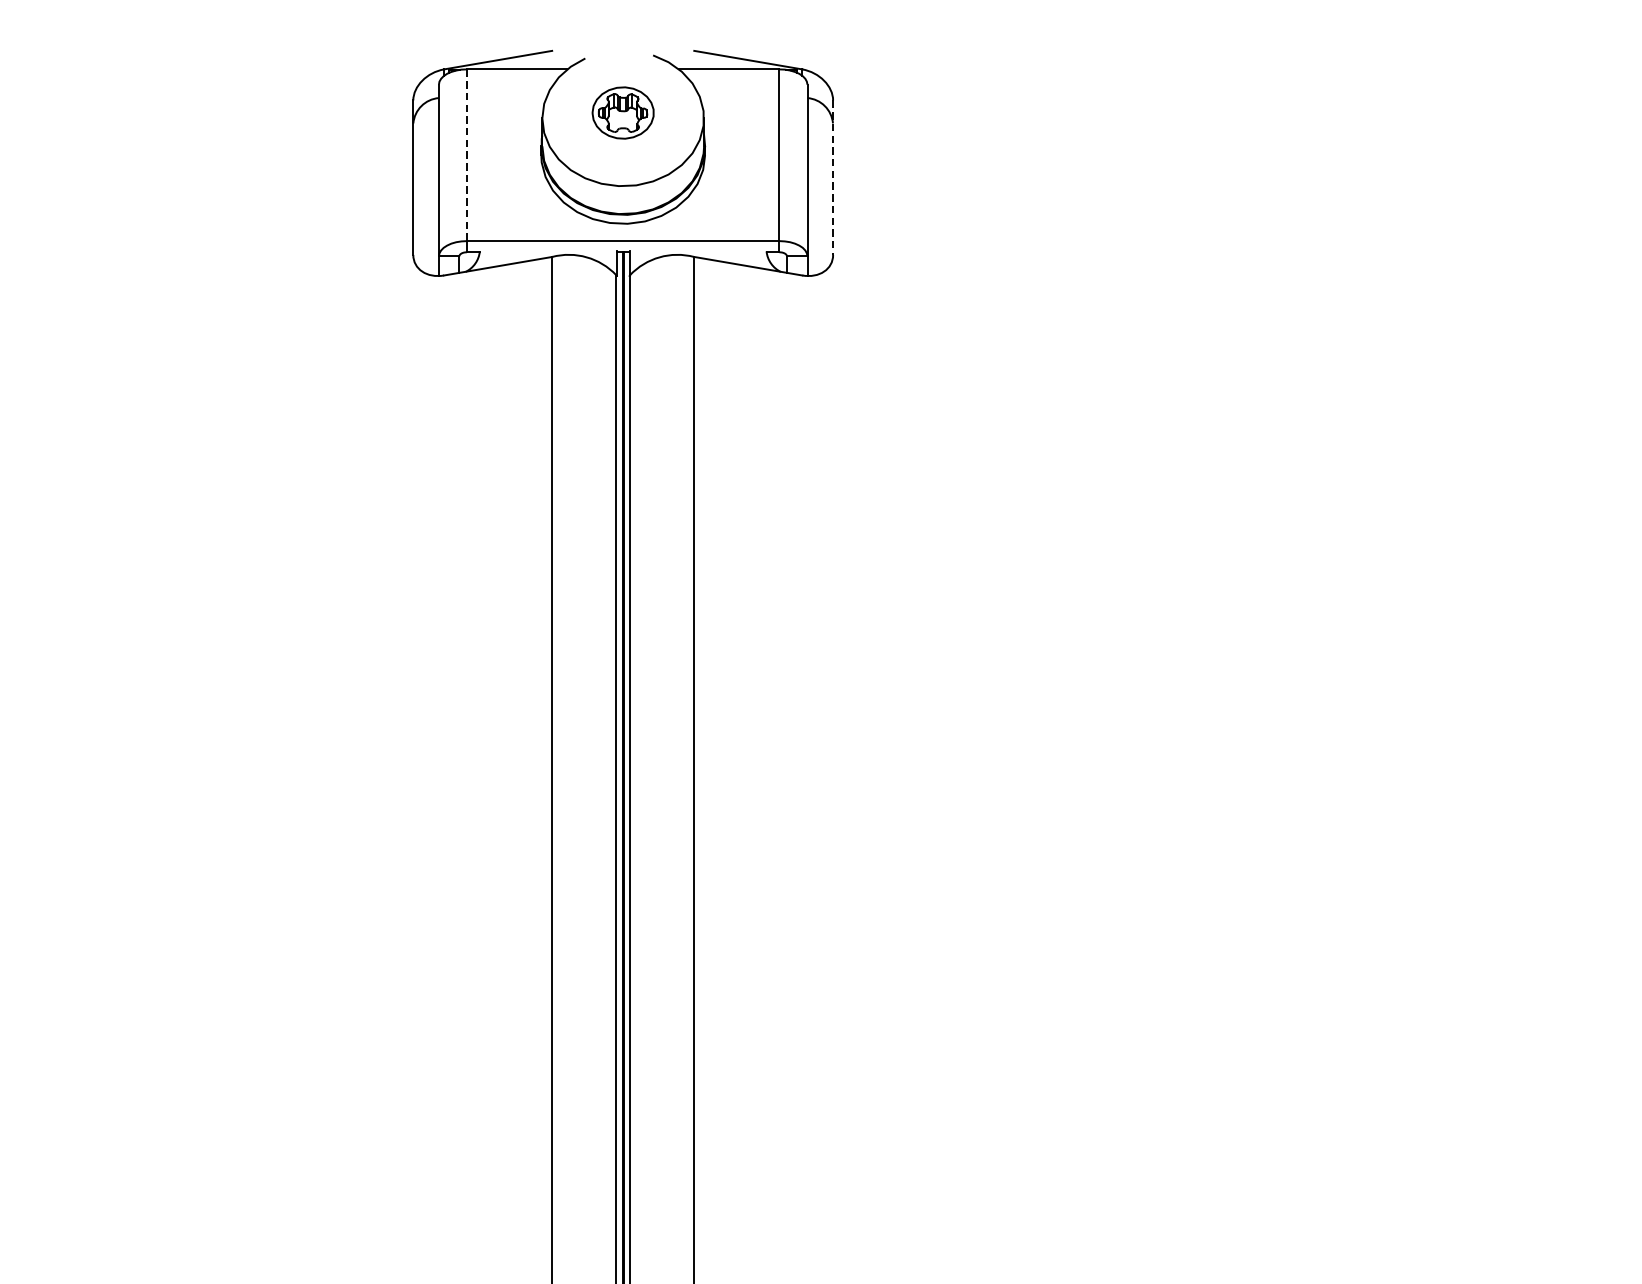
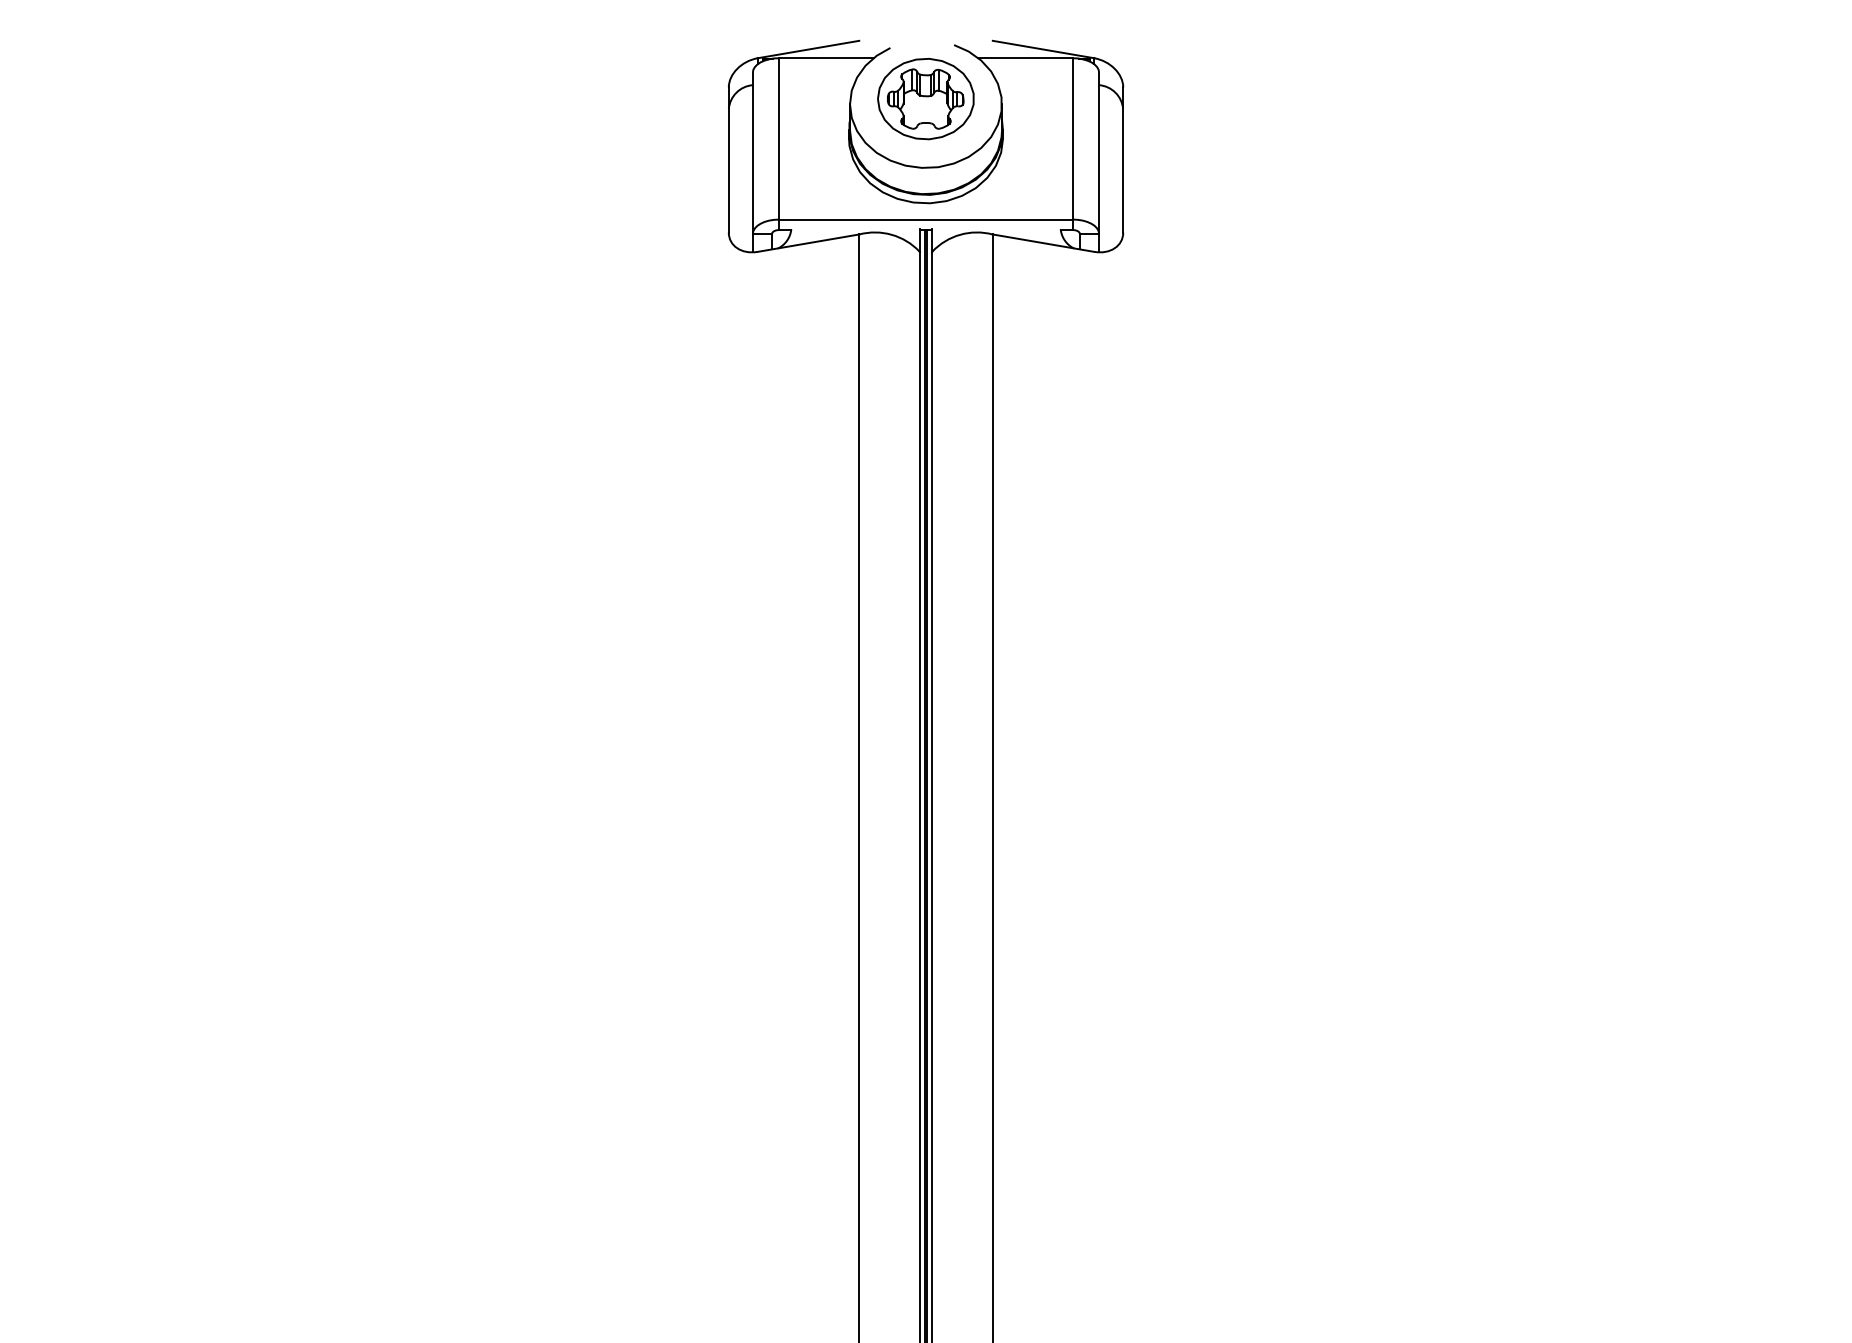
part: (622, 113) -> (925, 99), size x1.67
line: (467, 154) -> (779, 138), dashed -> solid
line: (833, 178) -> (1123, 160), dashed -> solid

